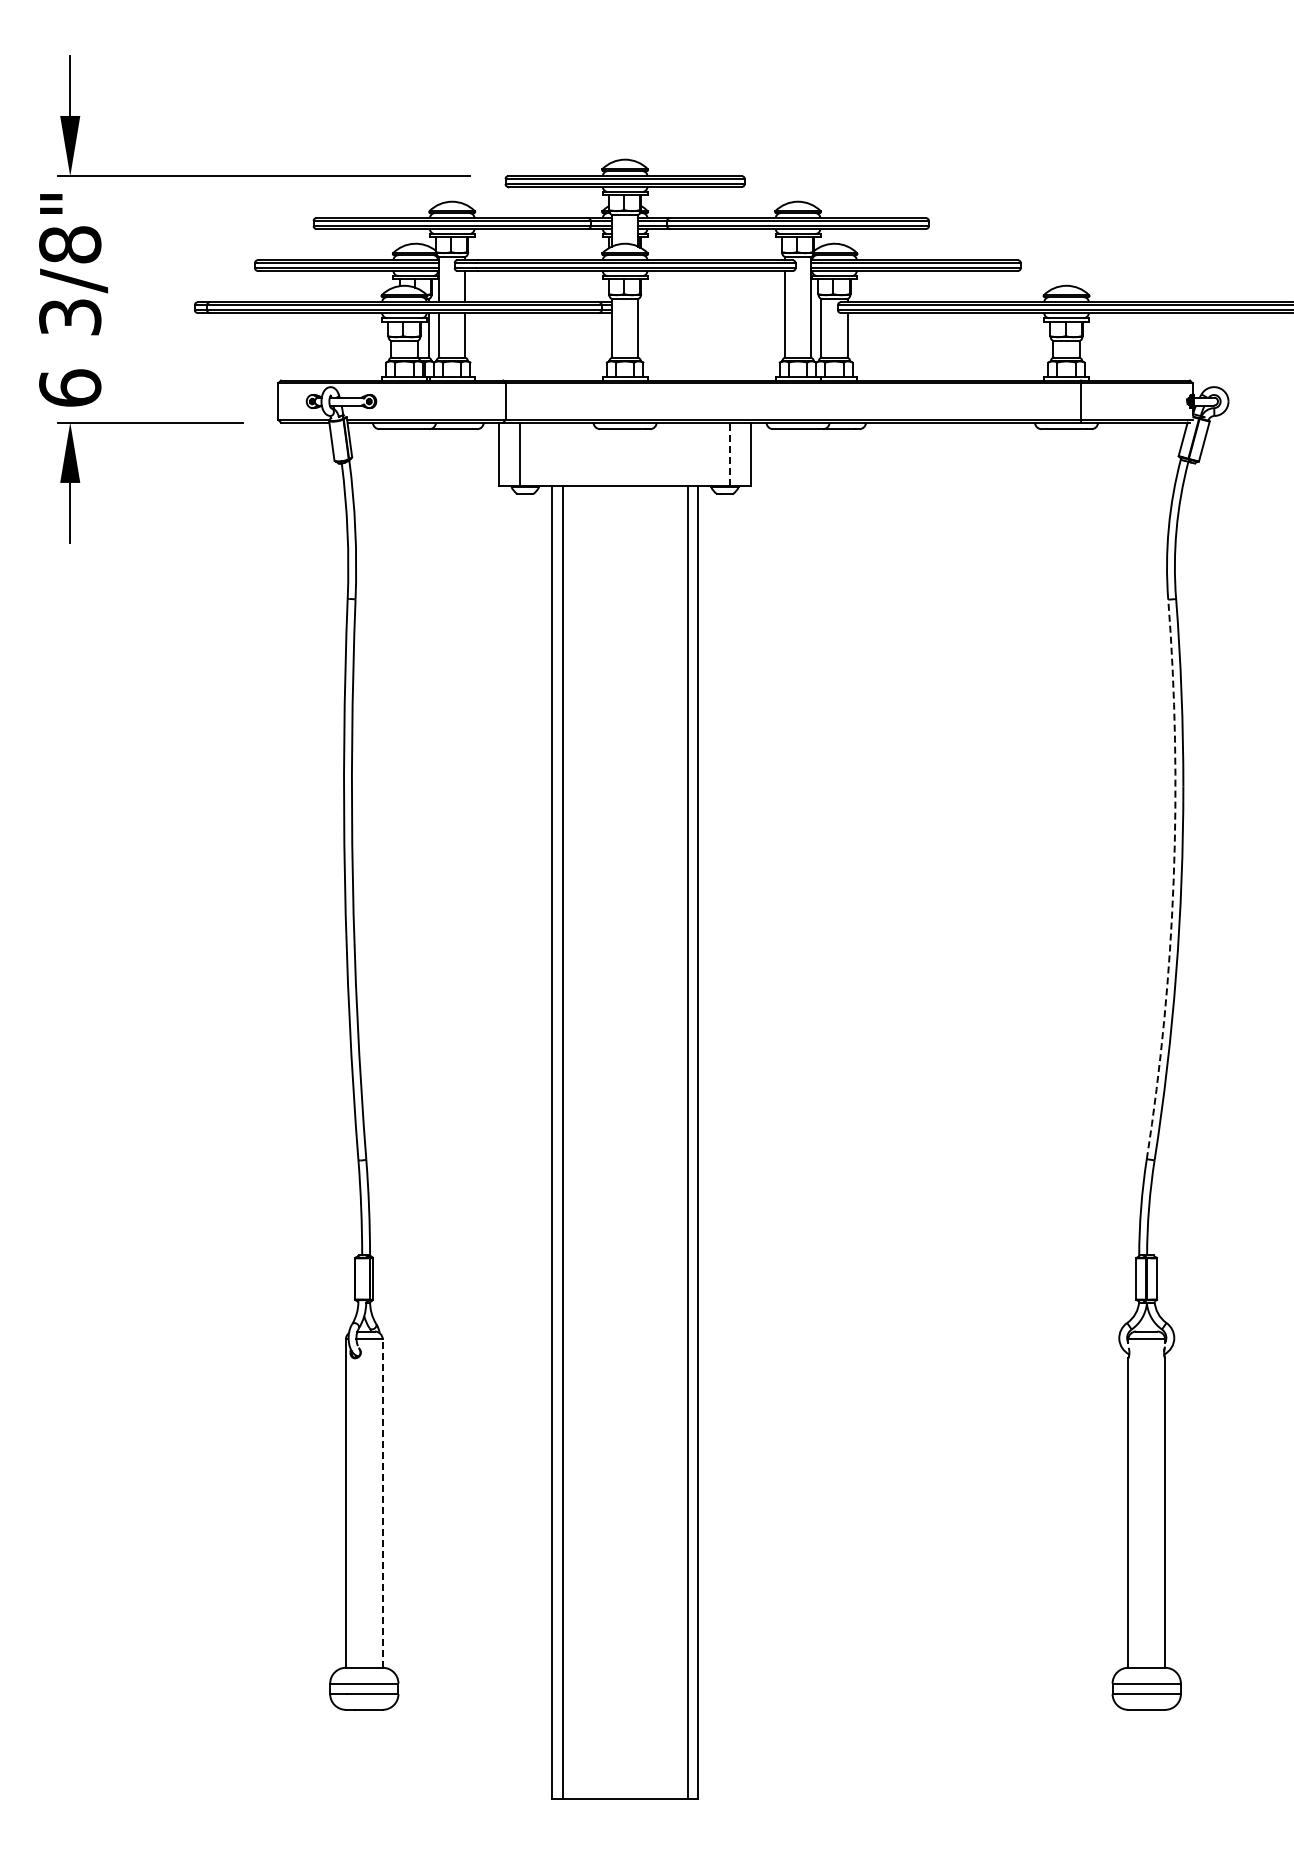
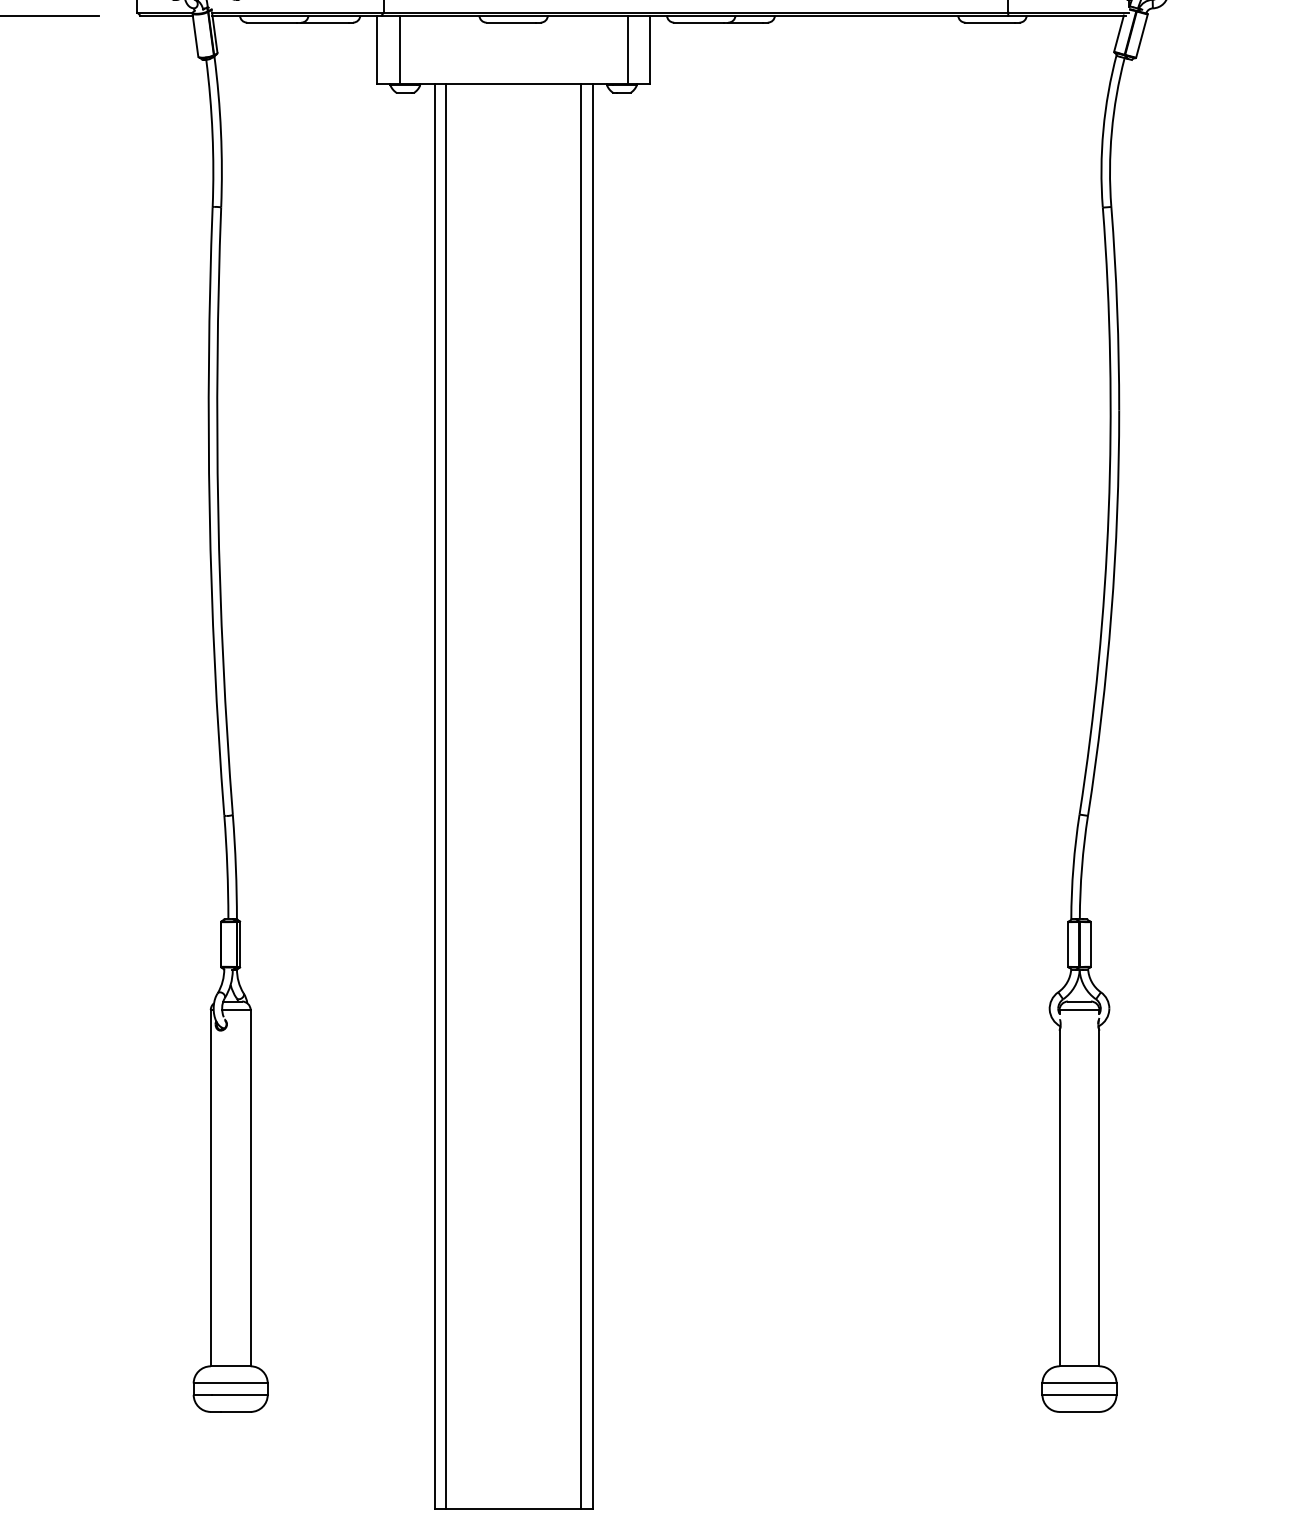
line: (730, 454) -> (627, 50), dashed -> solid
arc: (1173, 880) -> (1108, 512), dashed -> solid
line: (382, 1503) -> (250, 1188), dashed -> solid

